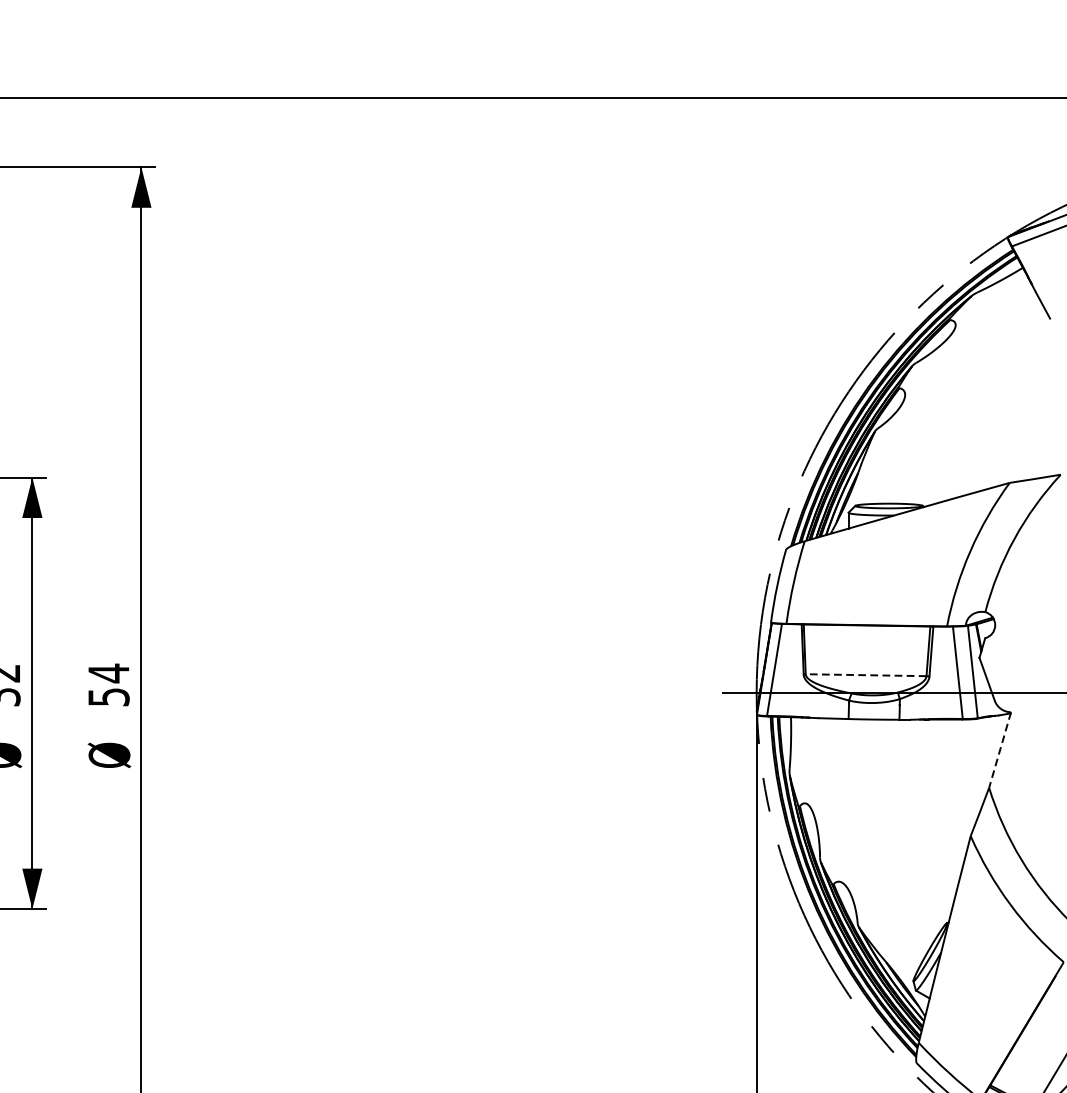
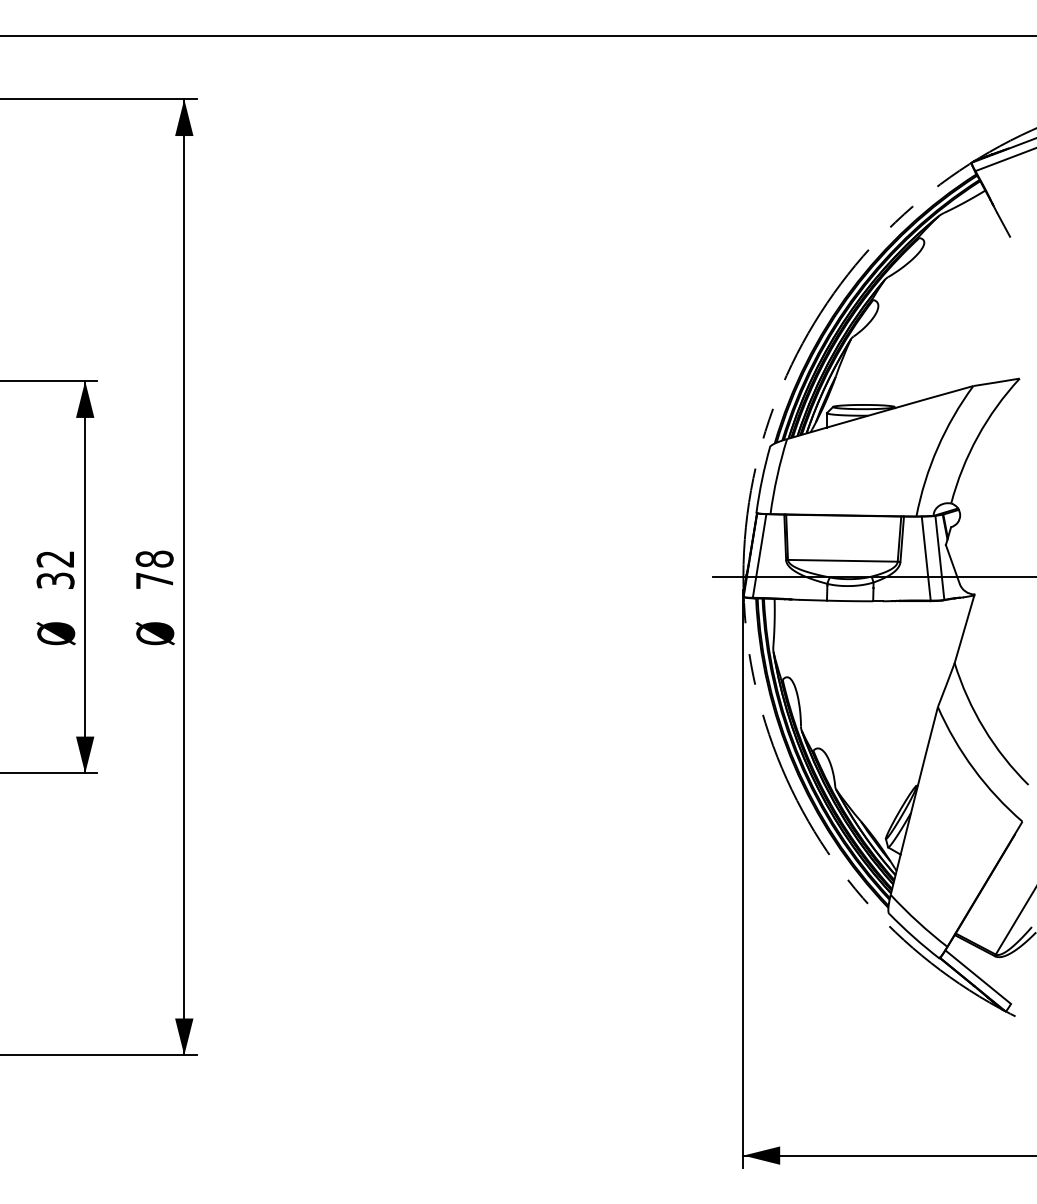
line: (865, 674) -> (842, 560), dashed -> solid
text: (108, 684) -> (154, 569), 54 -> 78
line: (999, 749) -> (964, 628), dashed -> solid

